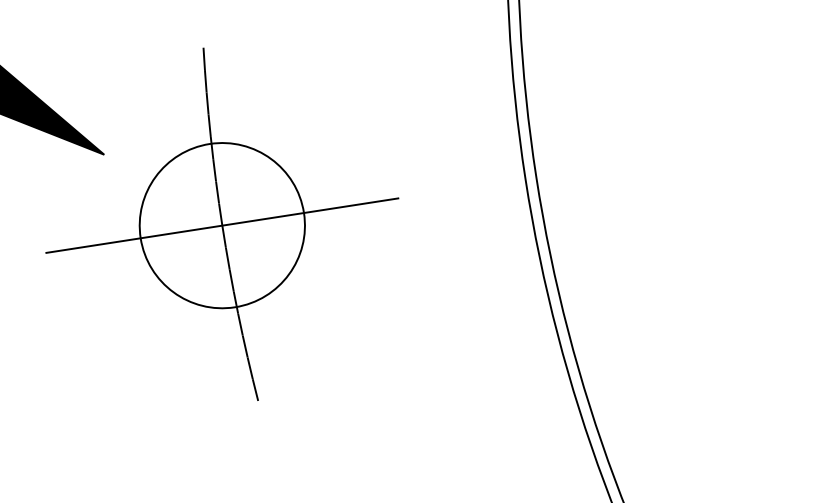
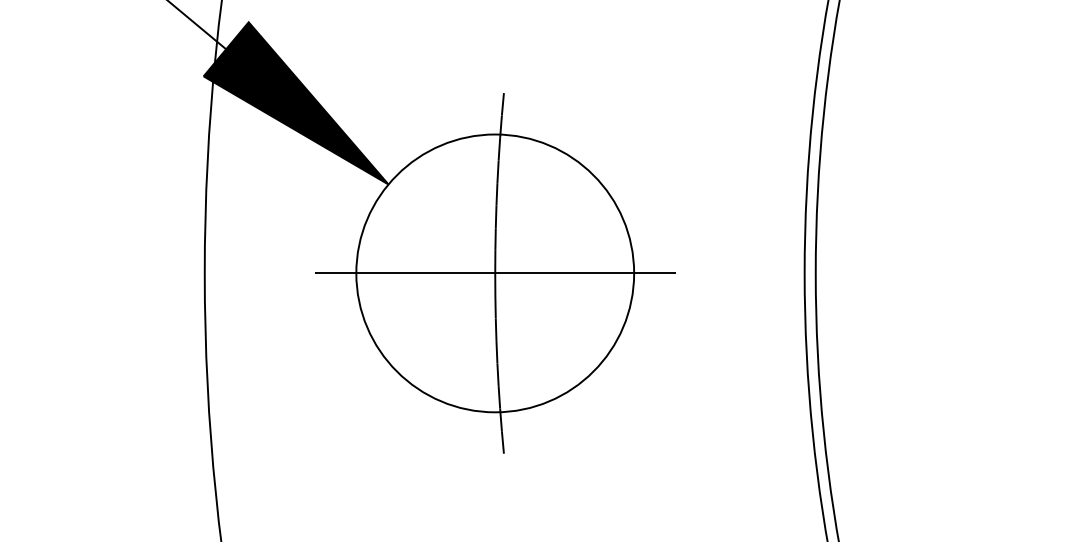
circle: (222, 225) -> (495, 273), size x1.67

